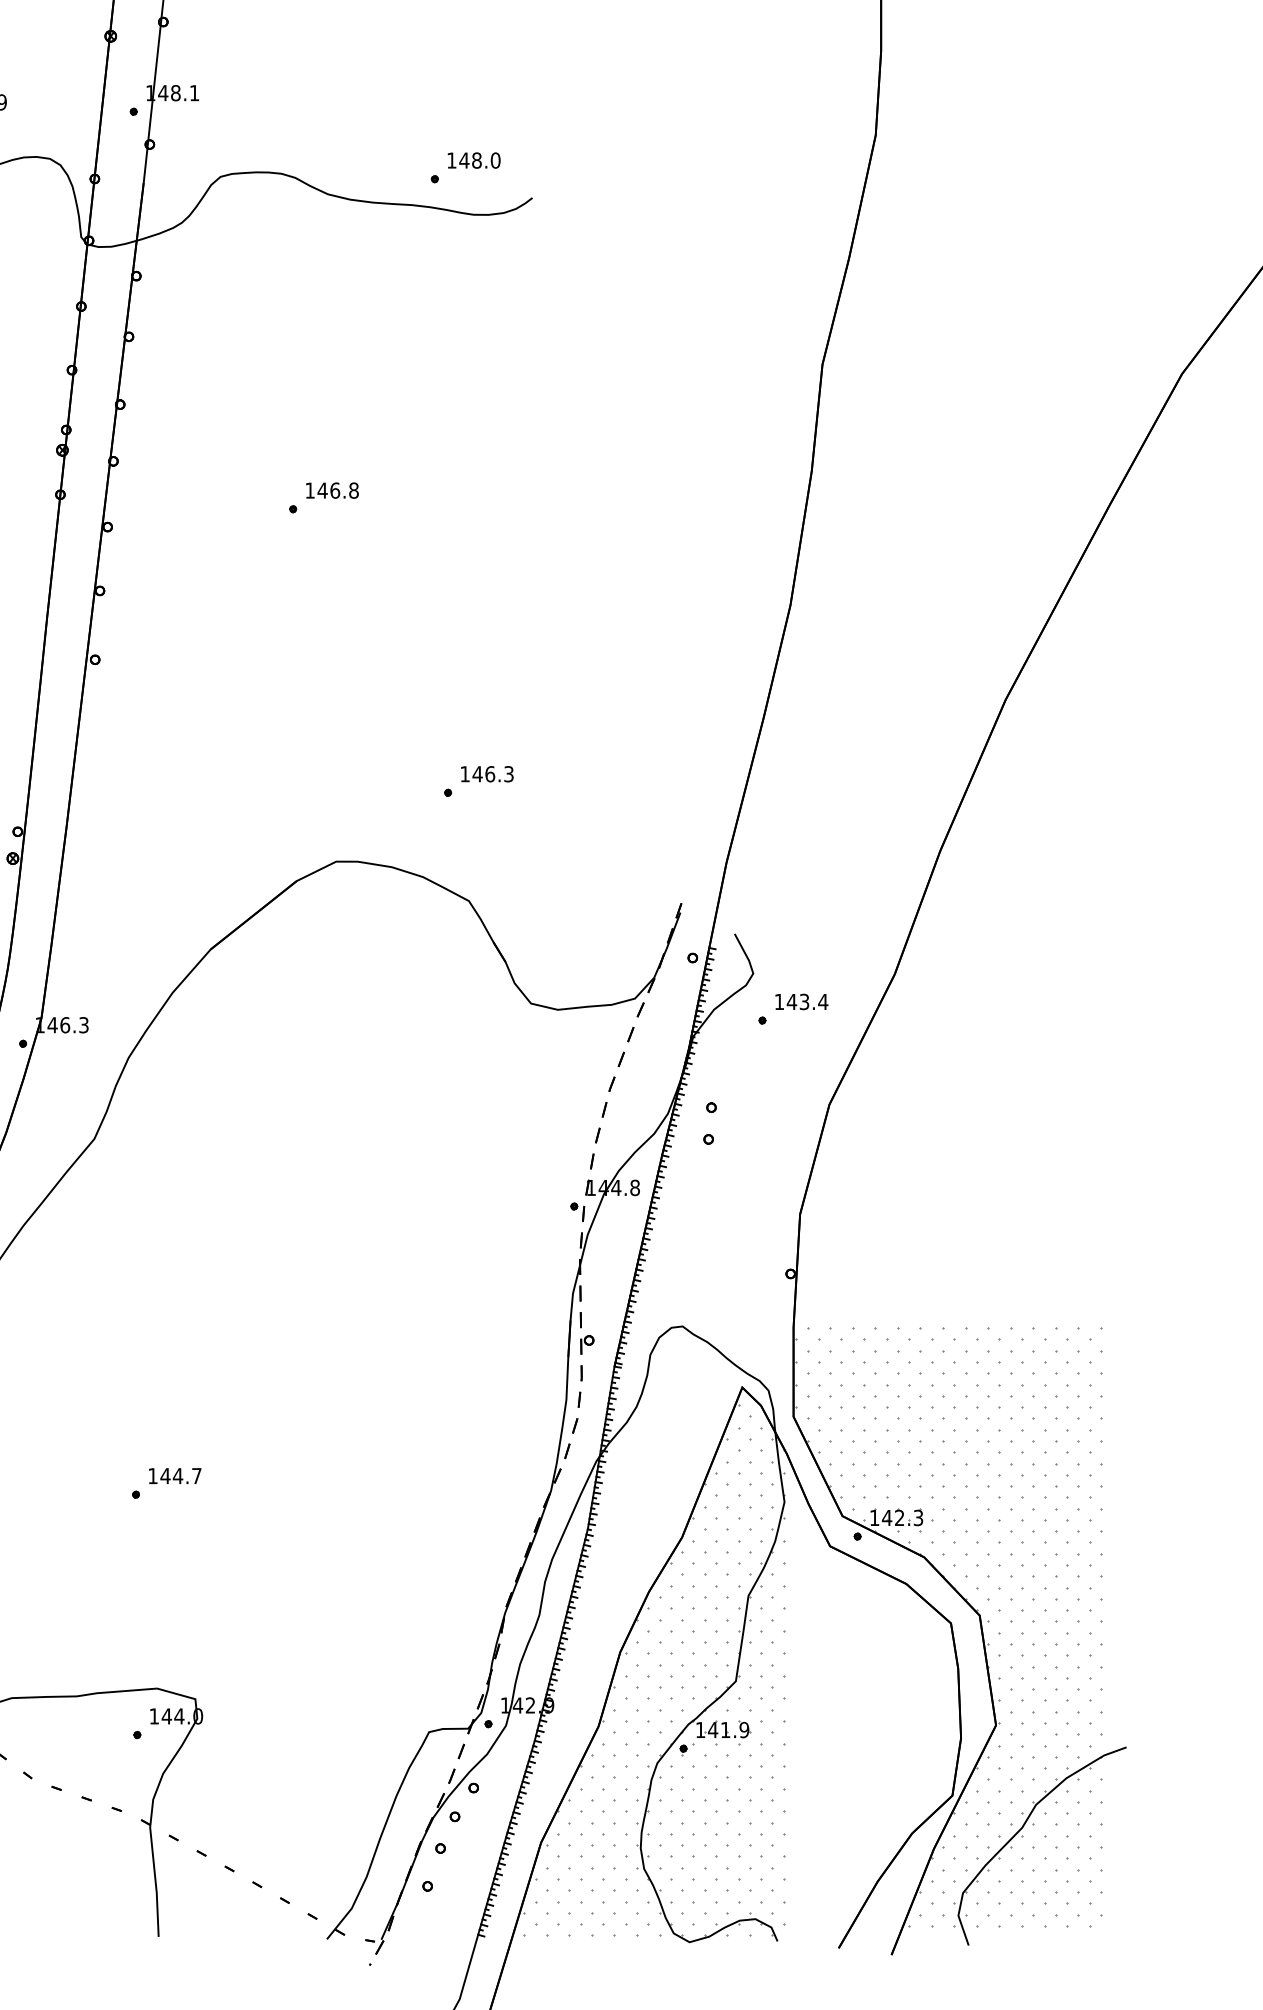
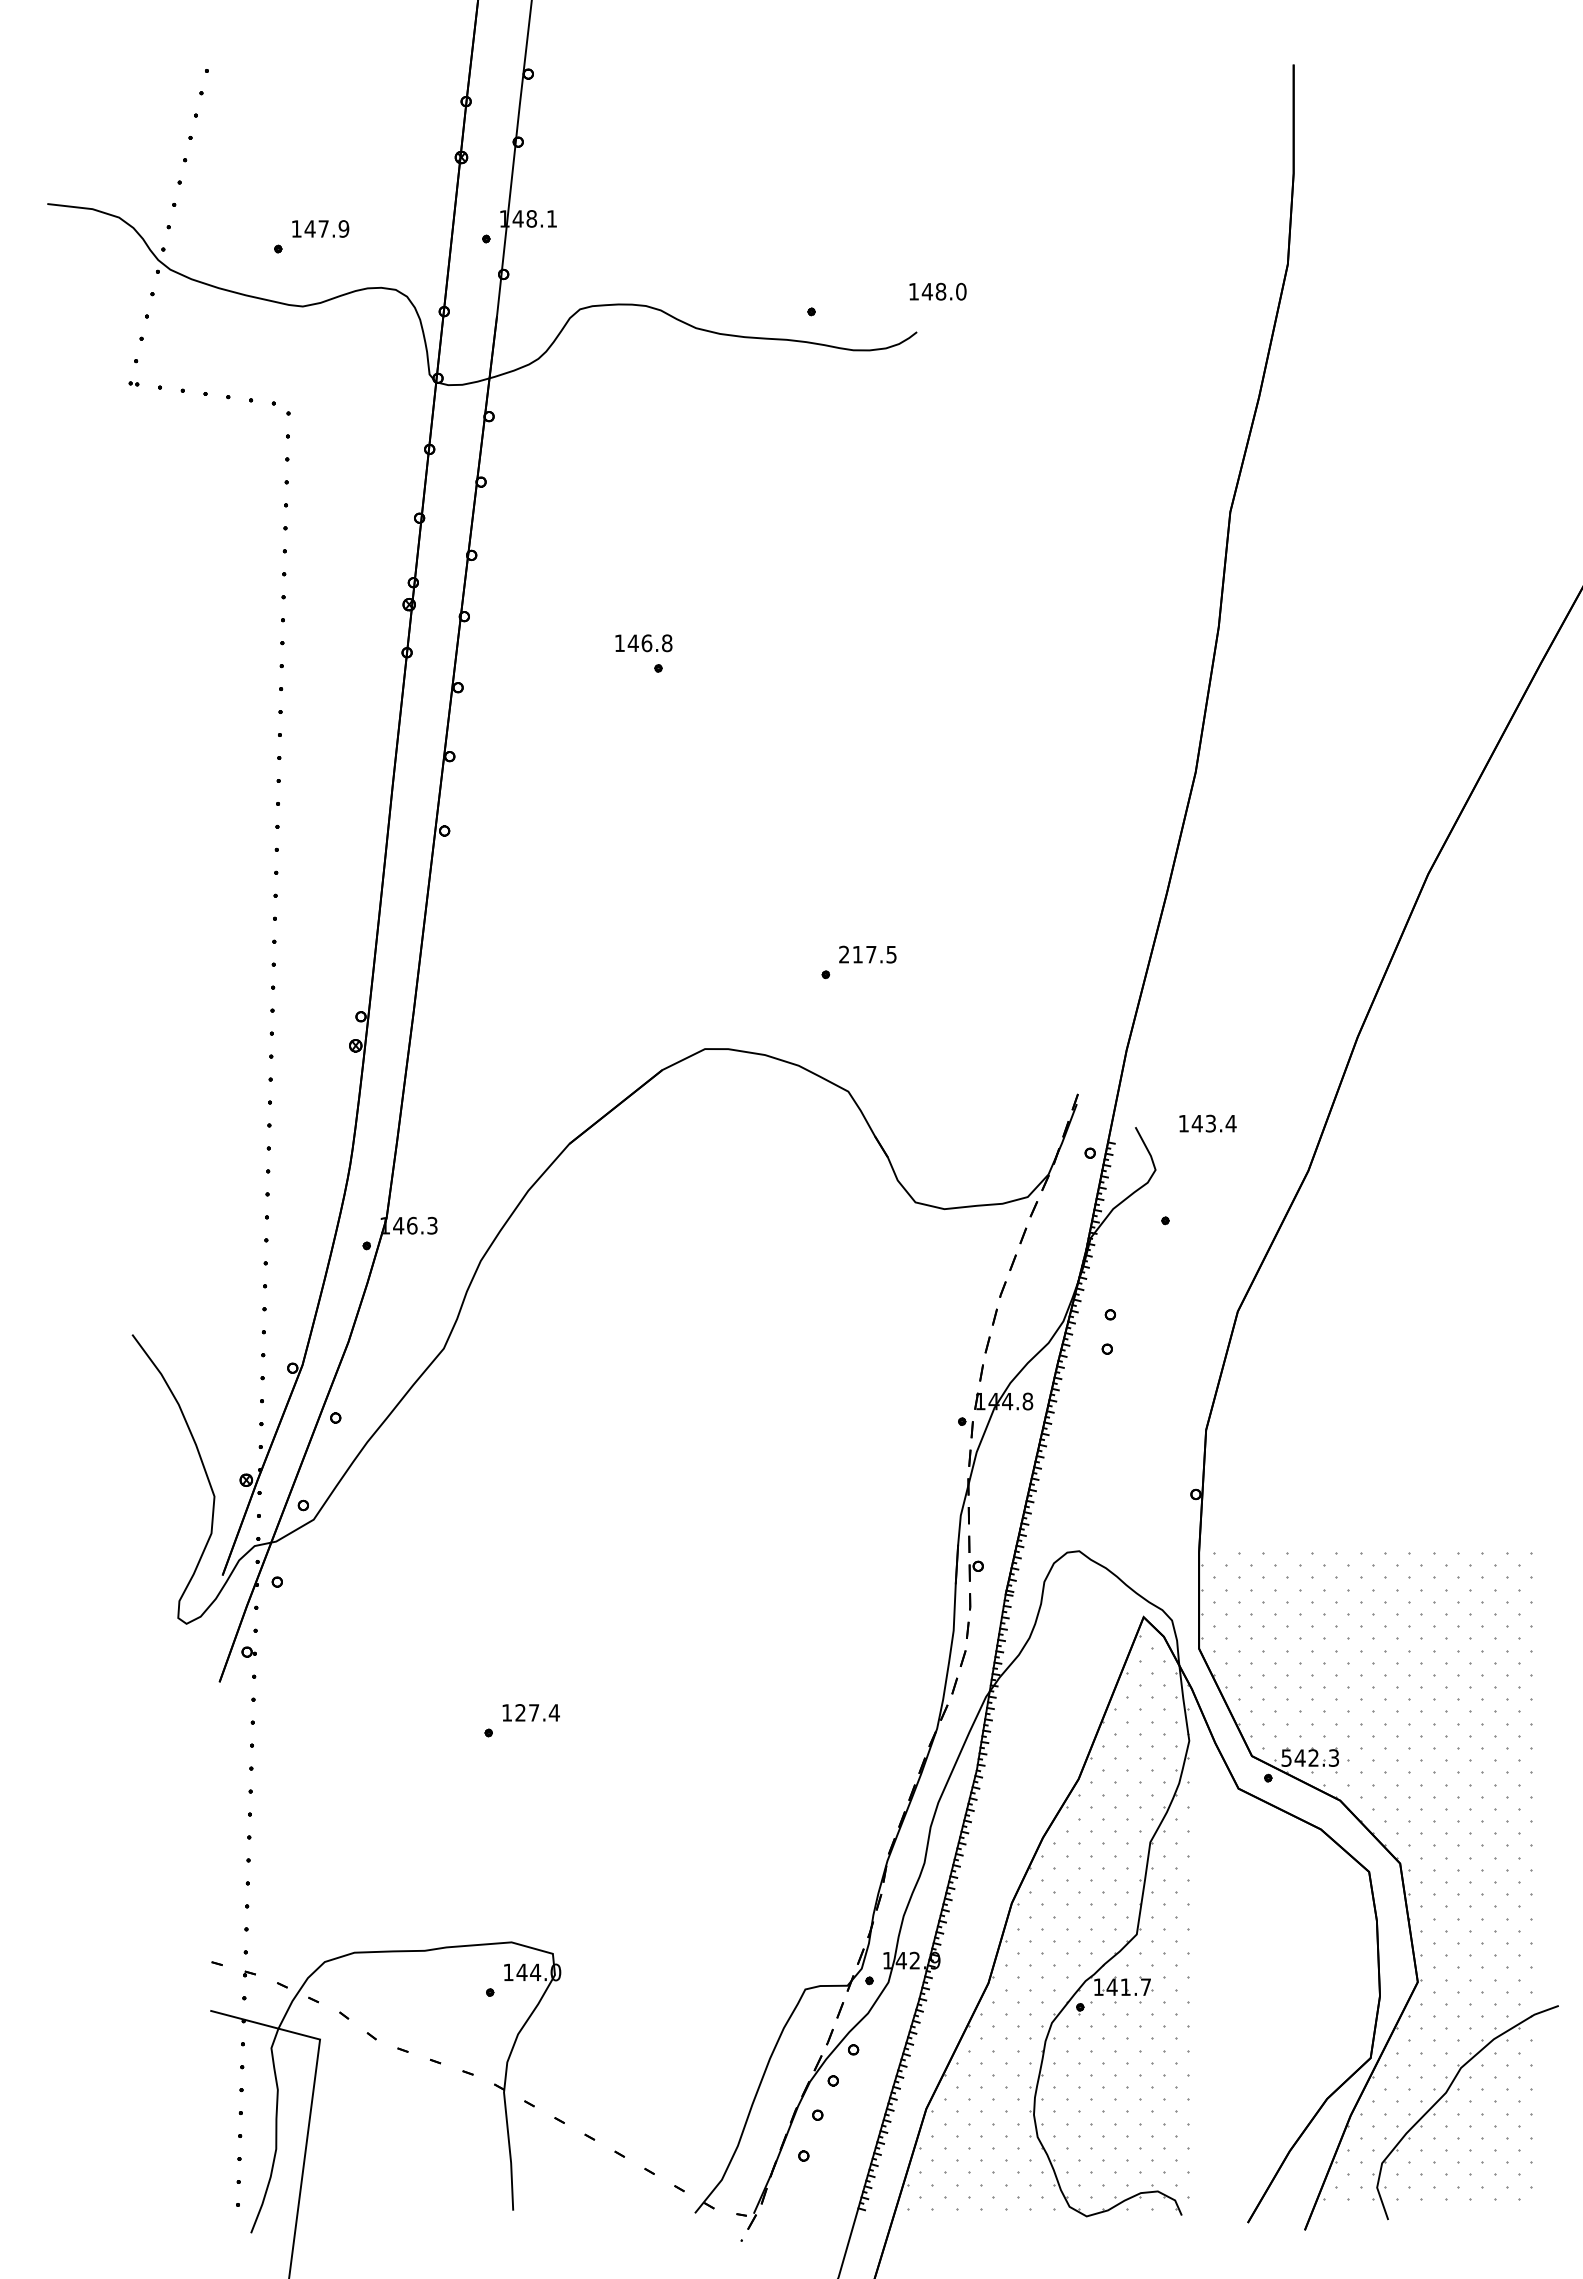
text: (473, 160) -> (937, 291), moved
text: (332, 490) -> (643, 643), moved
text: (486, 774) -> (867, 954), 146.3 -> 217.5
text: (801, 1001) -> (1207, 1123), moved
text: (181, 1475) -> (537, 1712), 144.7 -> 127.4
text: (874, 1517) -> (1286, 1757), 142.3 -> 542.3
text: (743, 1730) -> (1145, 1987), 141.9 -> 141.7

